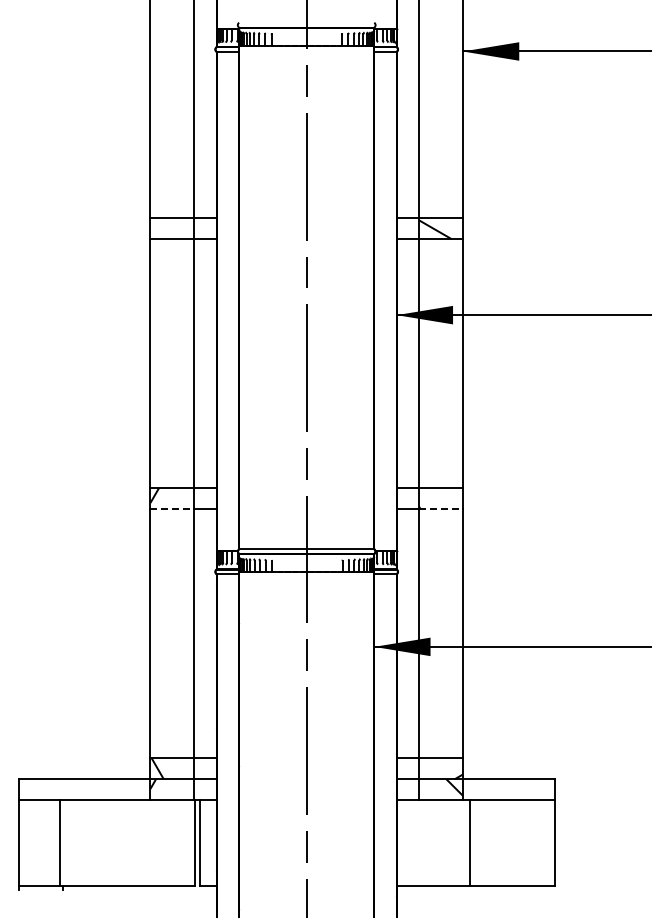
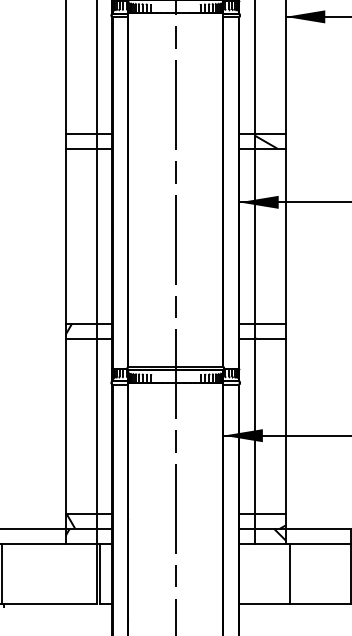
line: (172, 509) -> (81, 339), dashed -> solid
line: (441, 509) -> (270, 339), dashed -> solid

